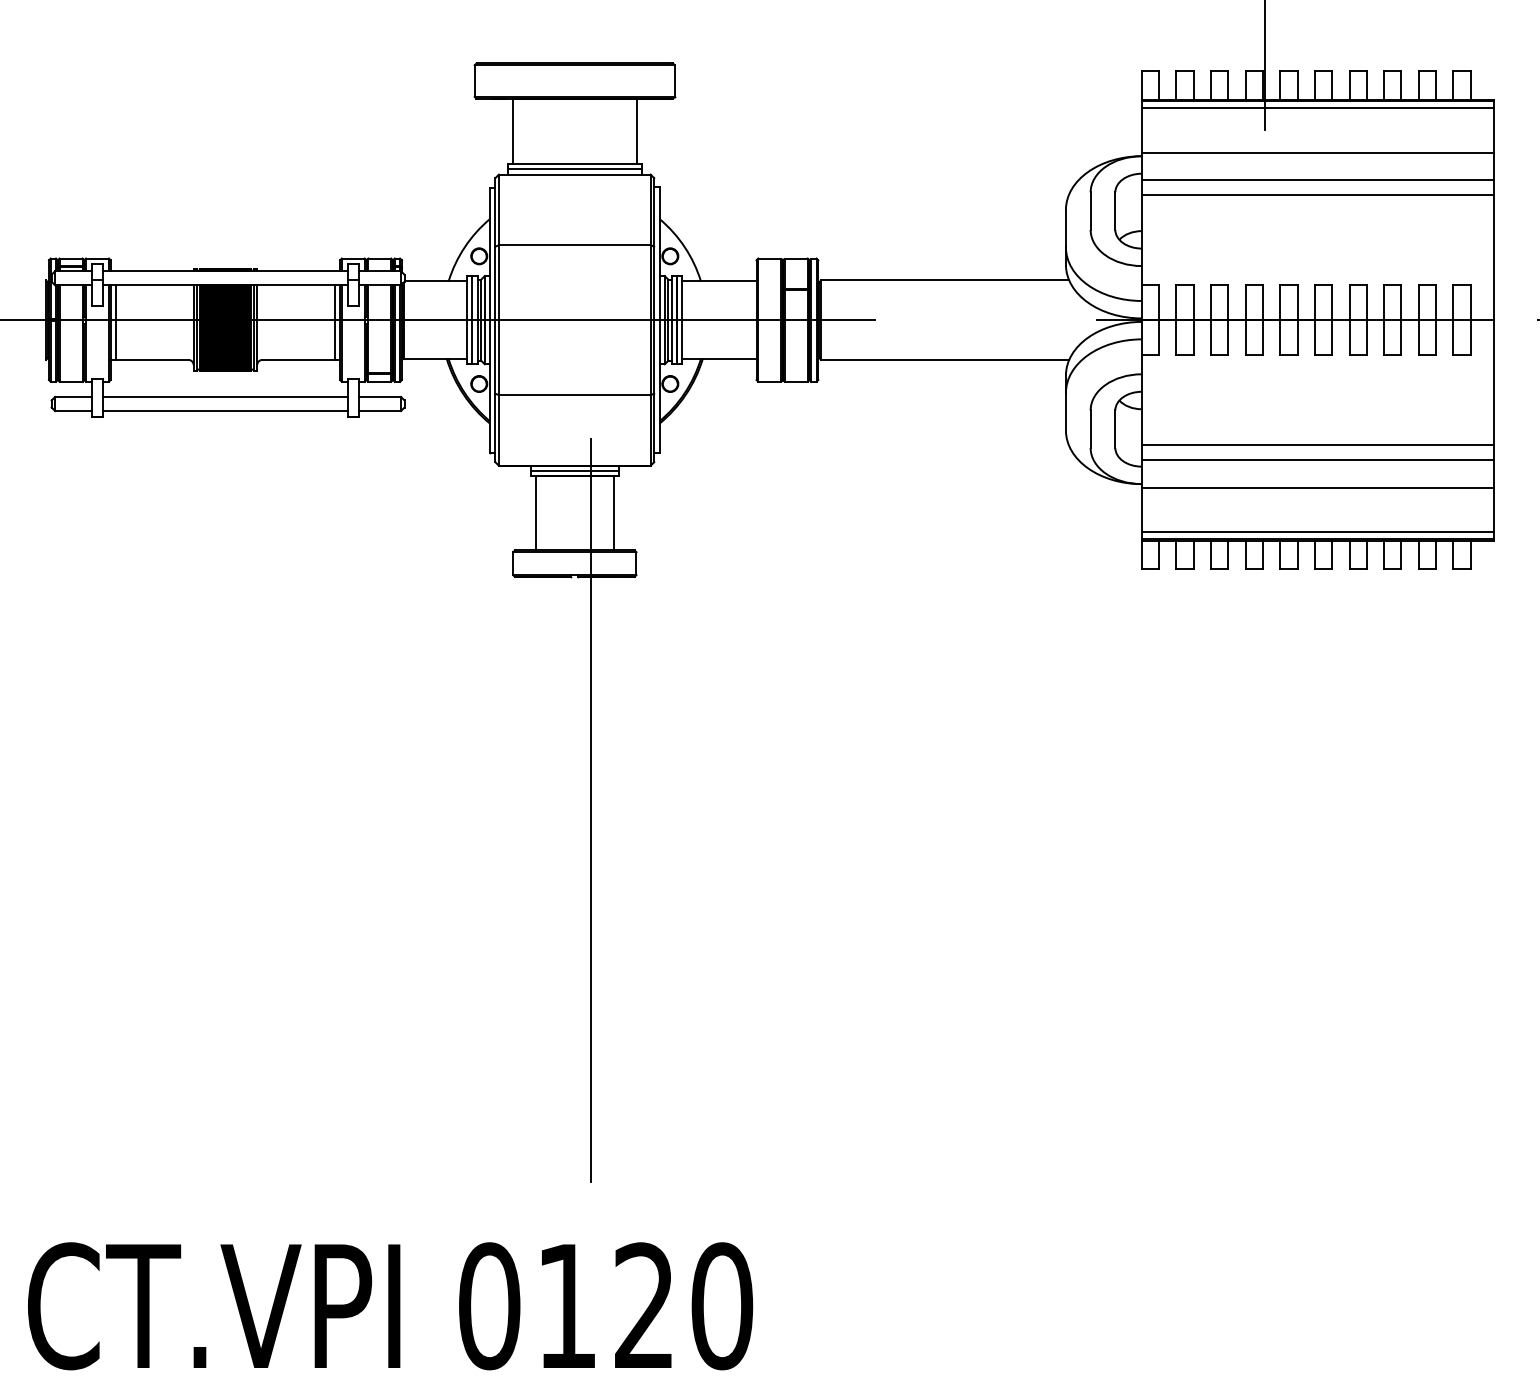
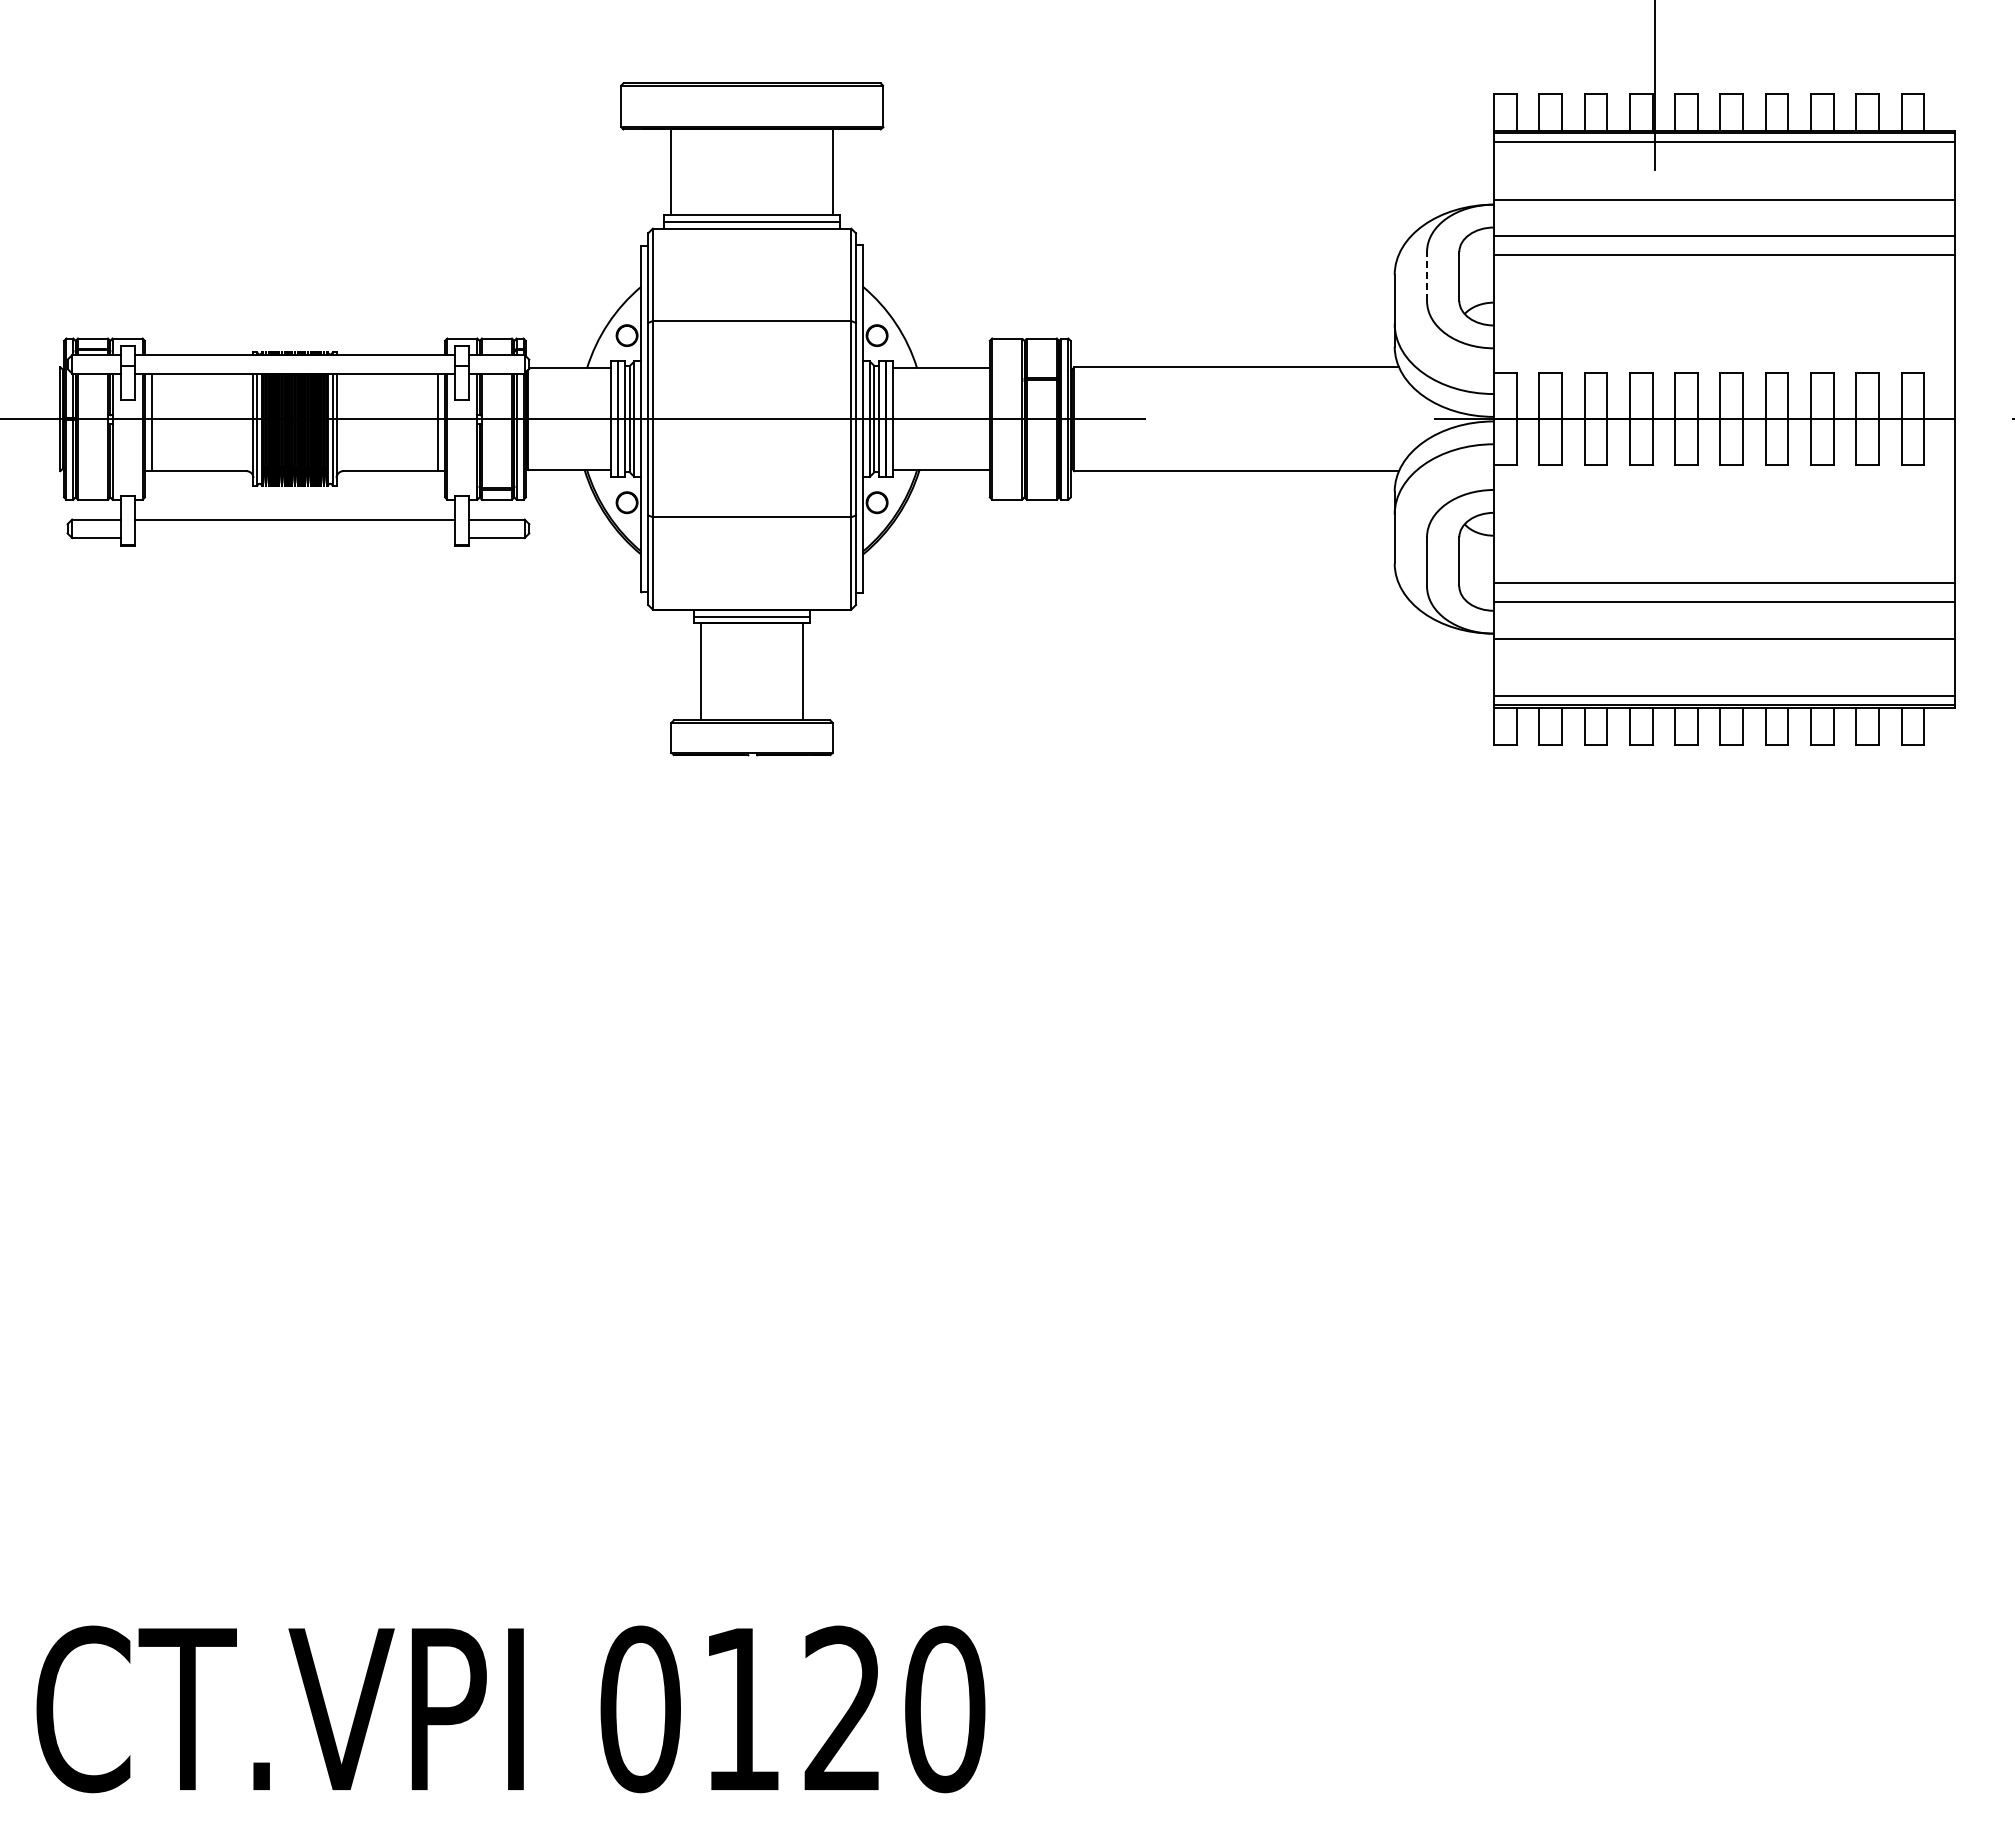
line: (1091, 211) -> (1427, 276), solid -> dashed
line: (225, 411) -> (294, 538), removed
line: (590, 810) -> (772, 1060), removed

